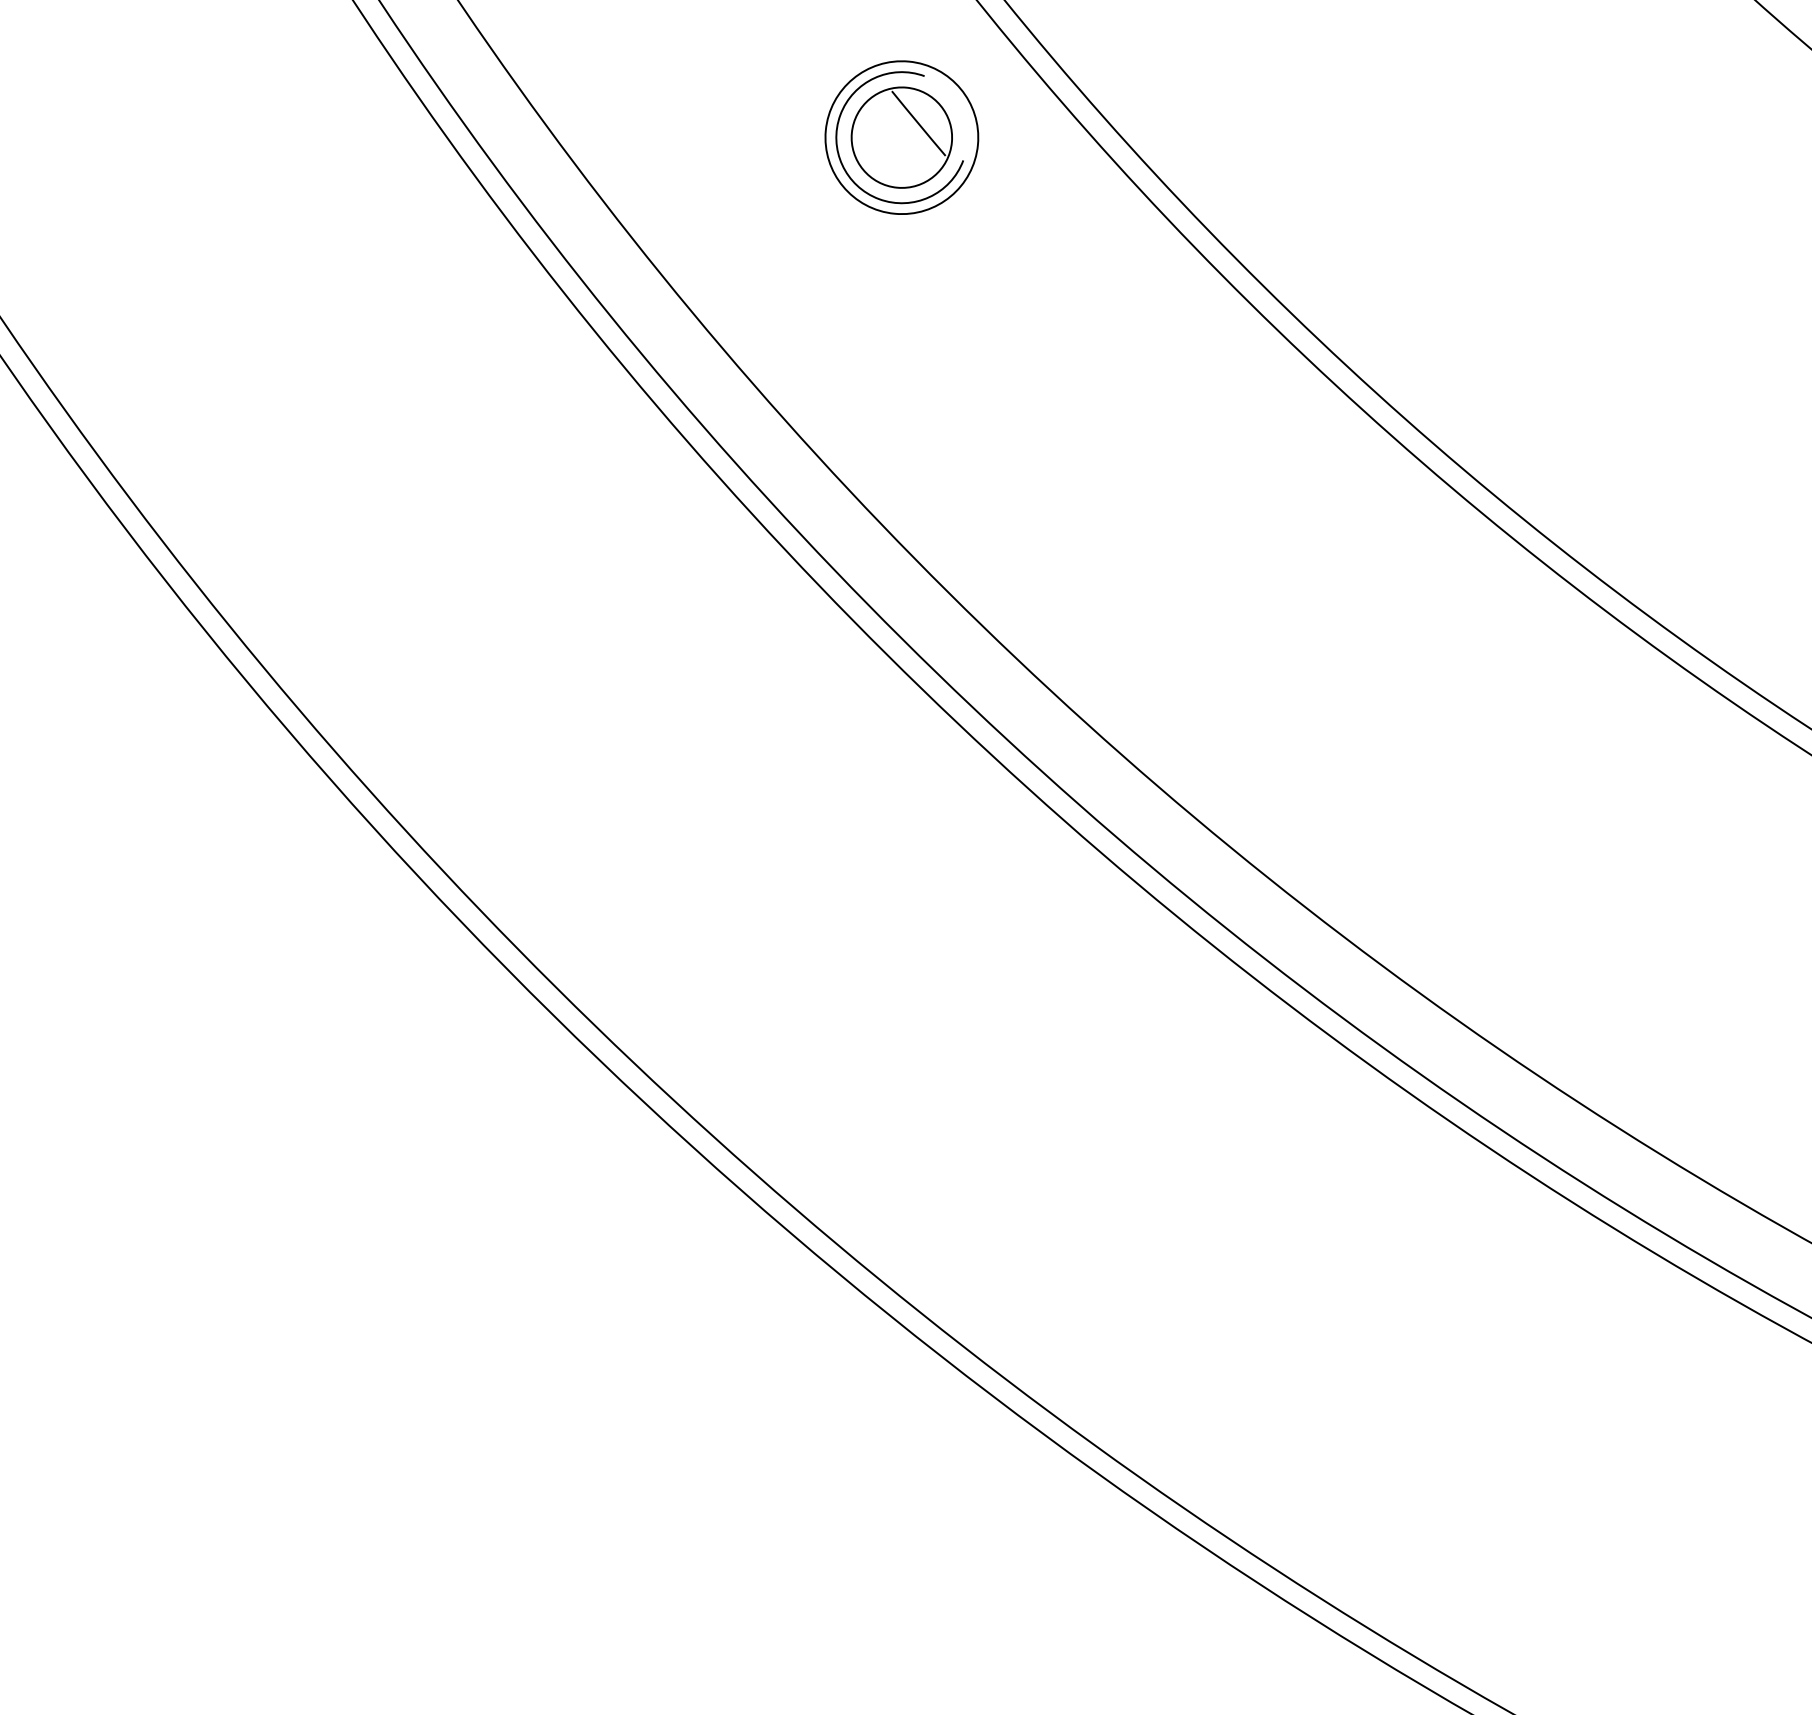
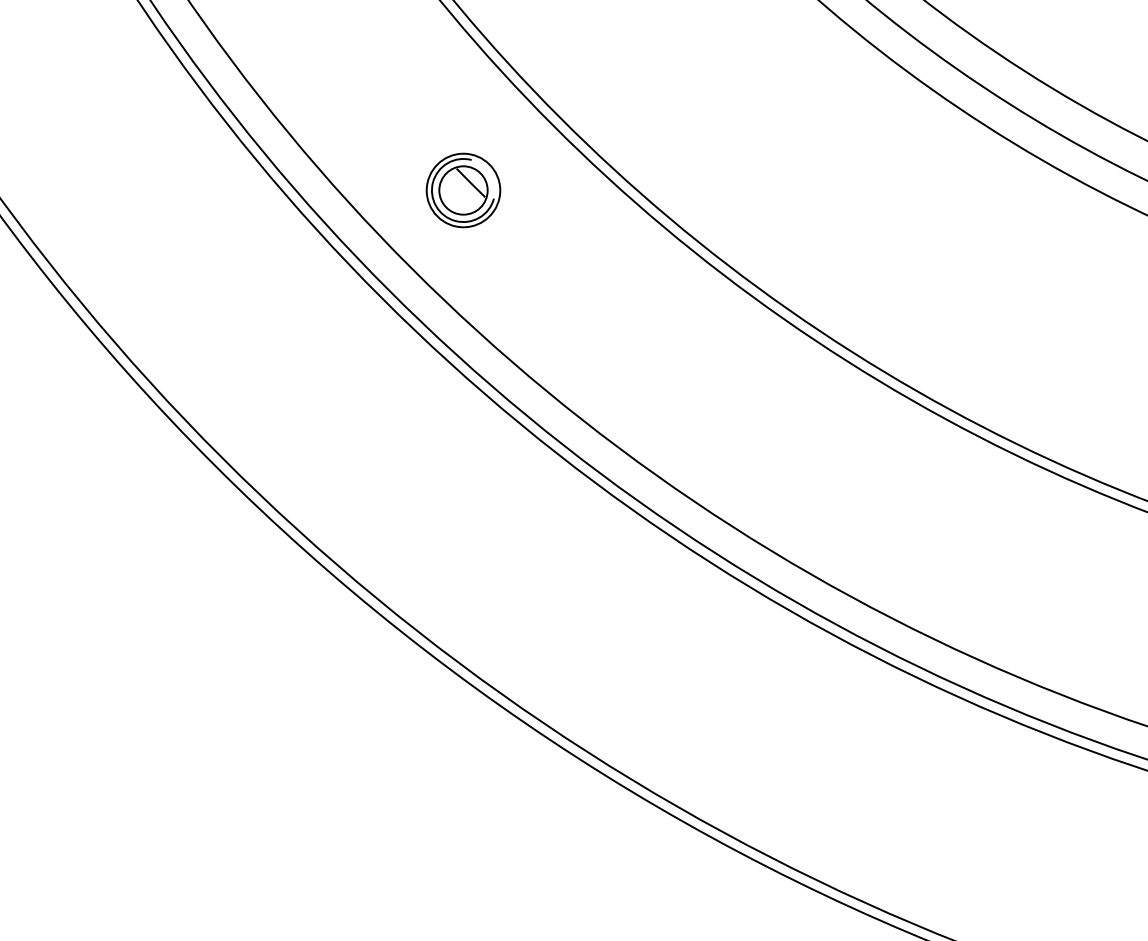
part: (901, 137) -> (463, 190), moved

